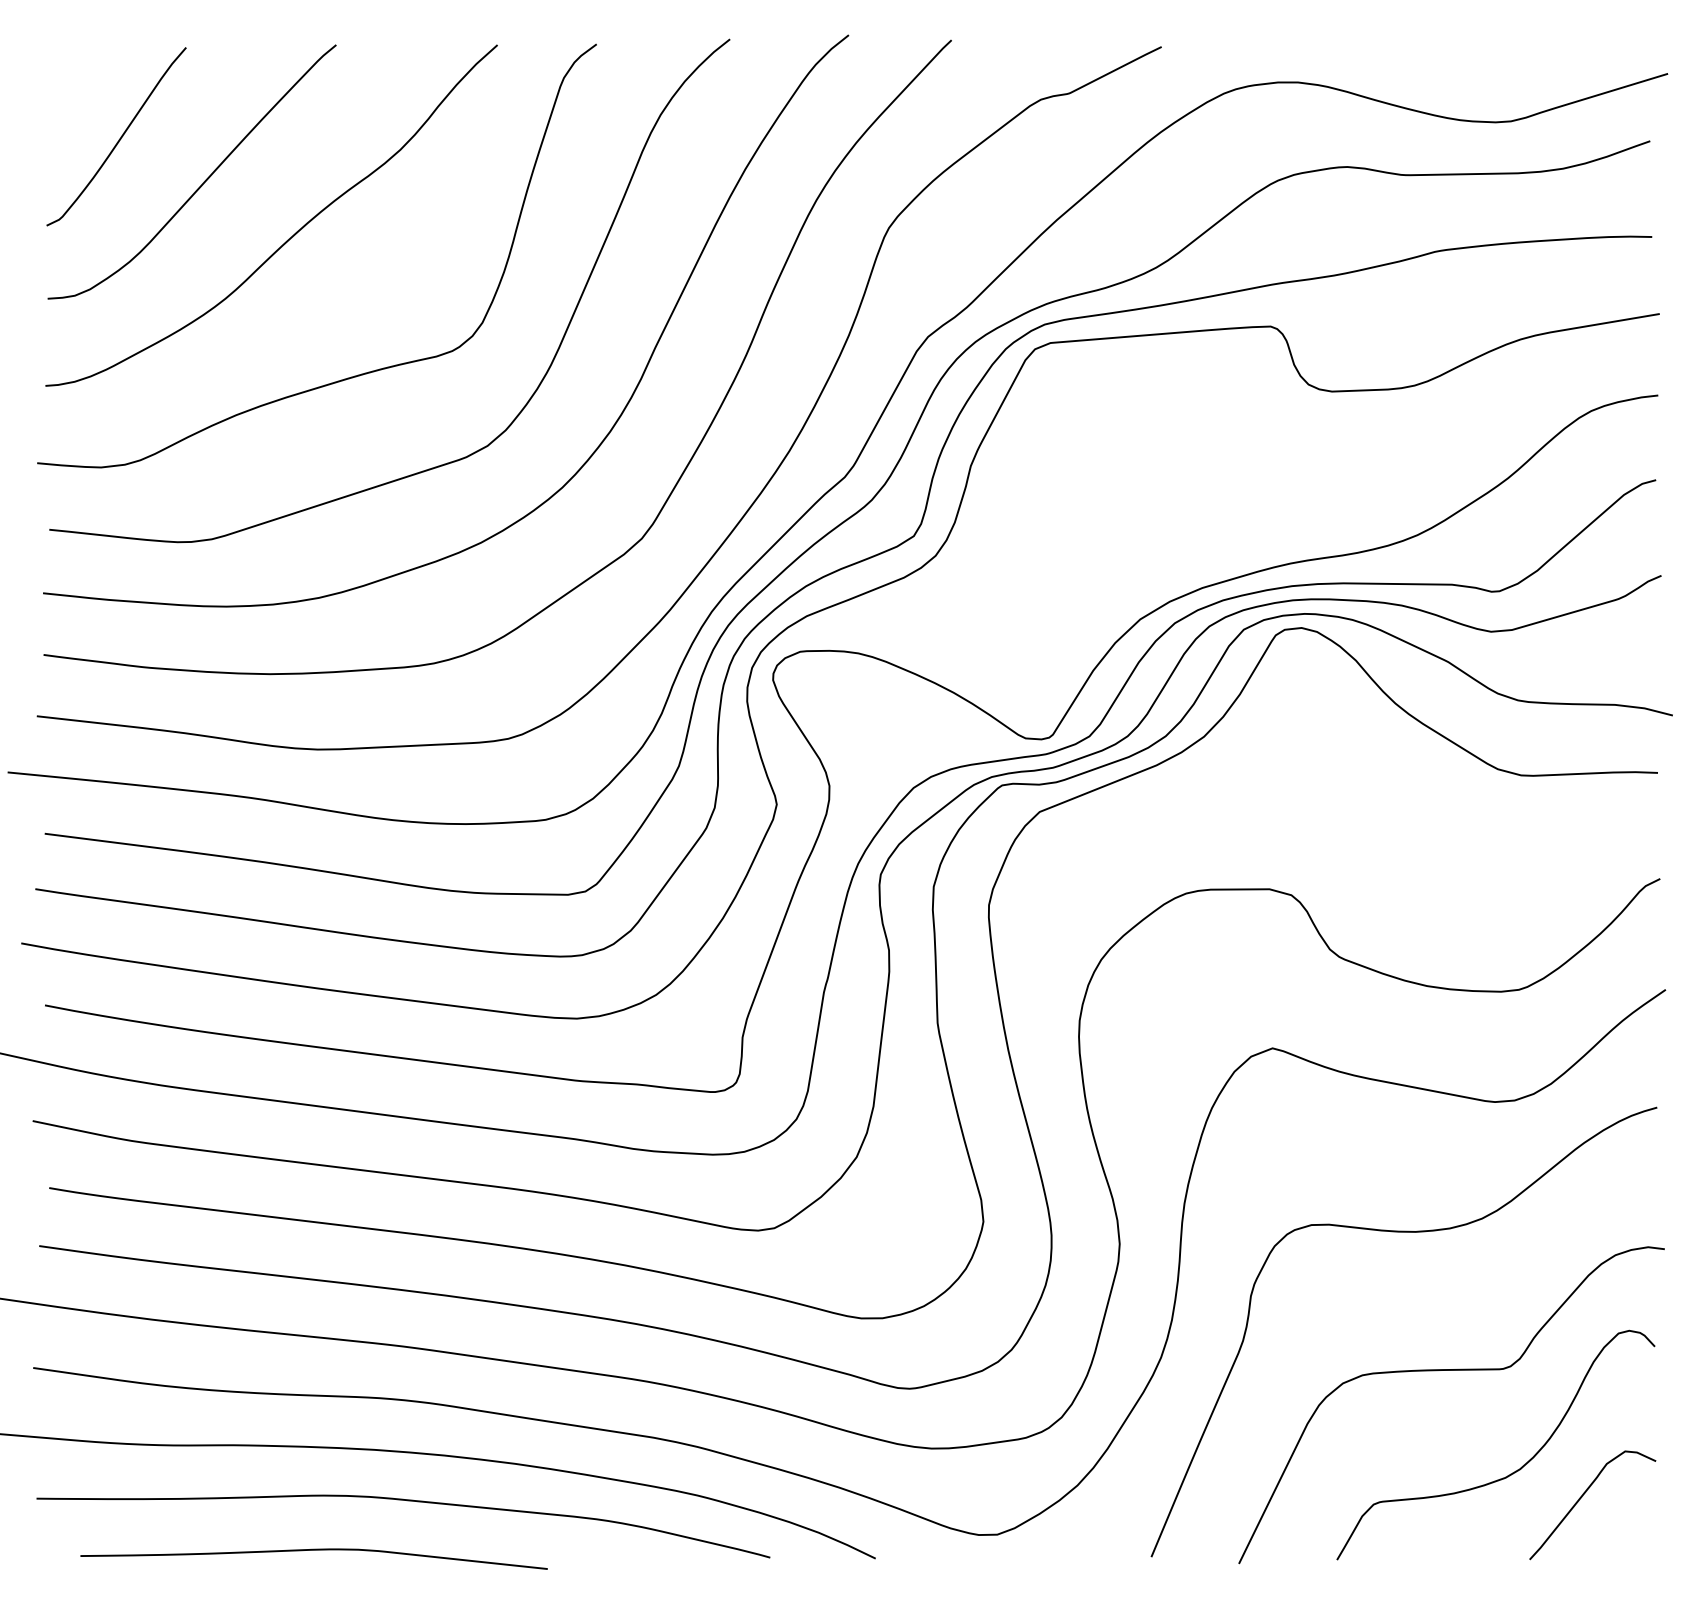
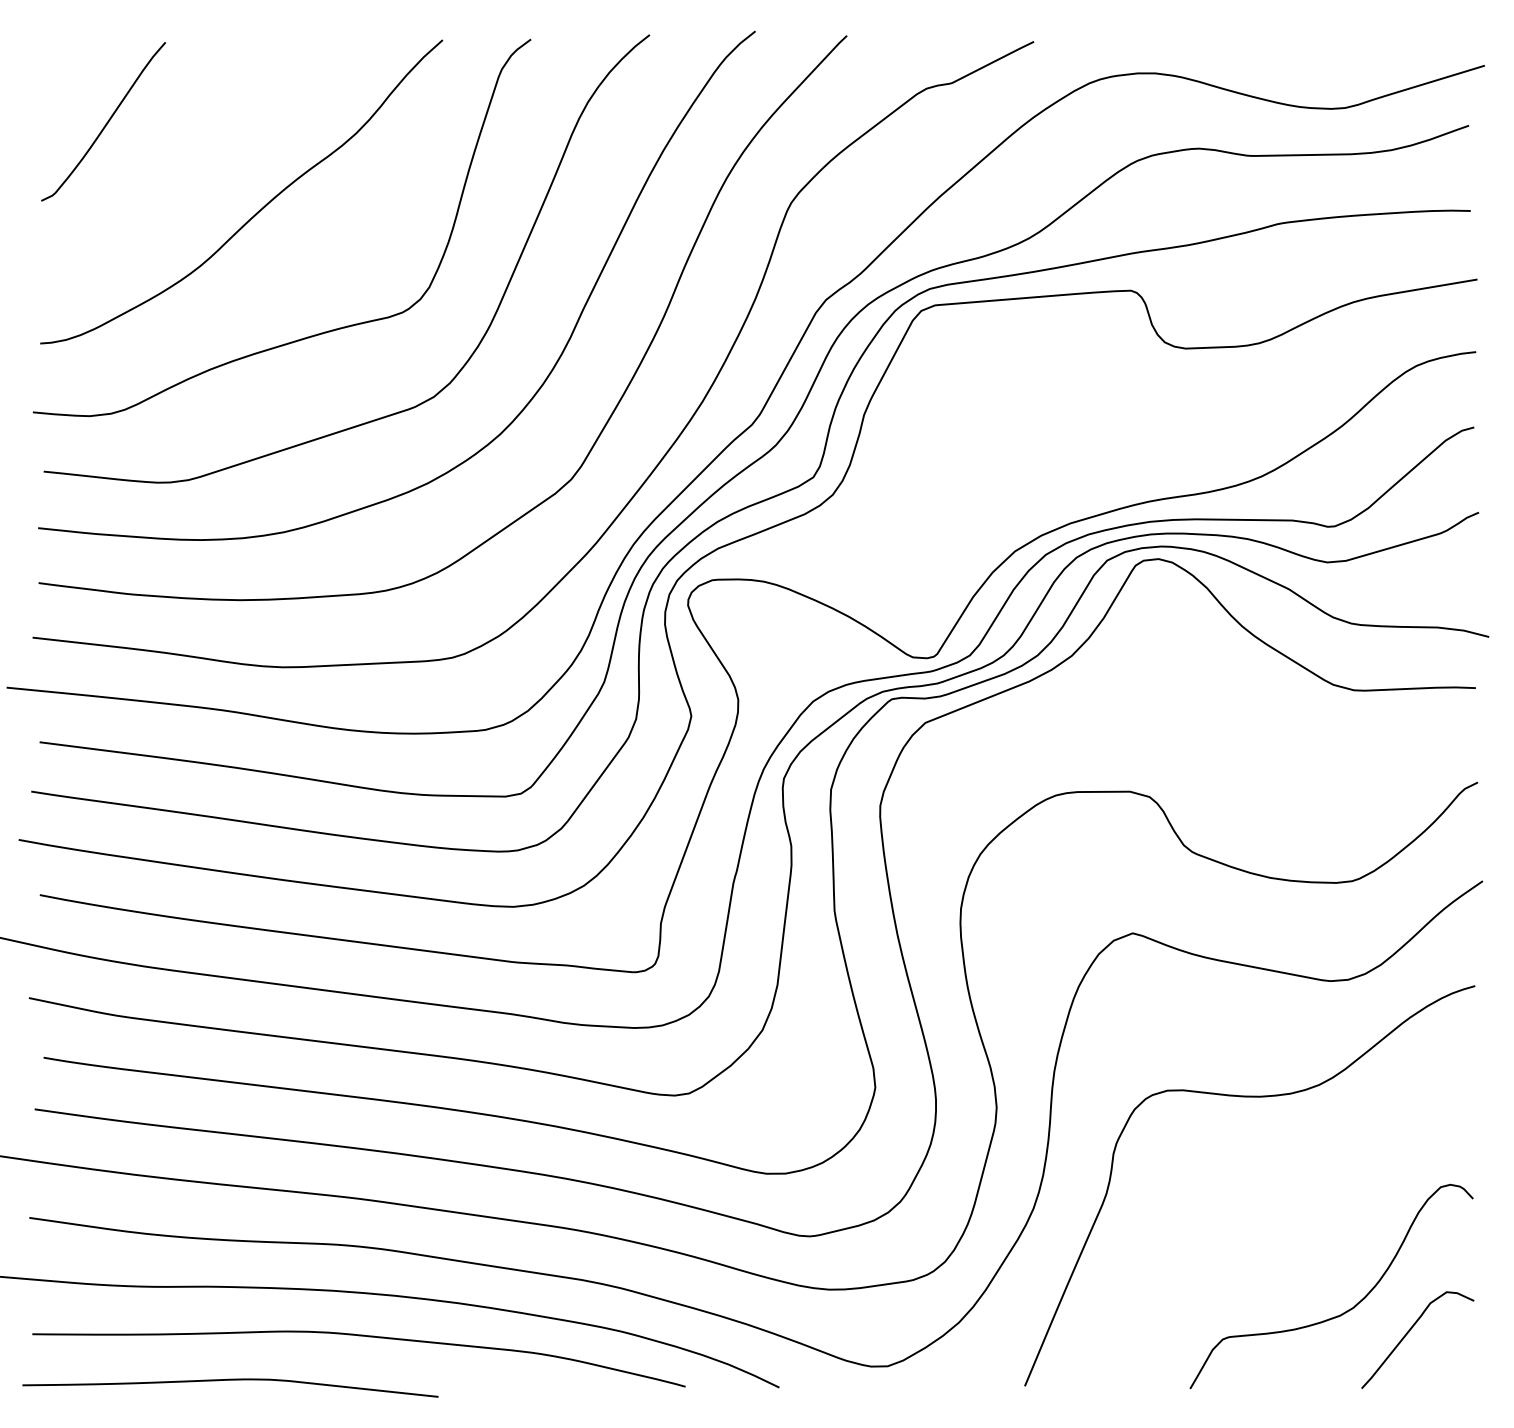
curve: (203, 181) -> (180, 161), removed
curve: (1451, 1370) -> (1292, 1220), removed
curve: (313, 1550) -> (229, 1380), moved

